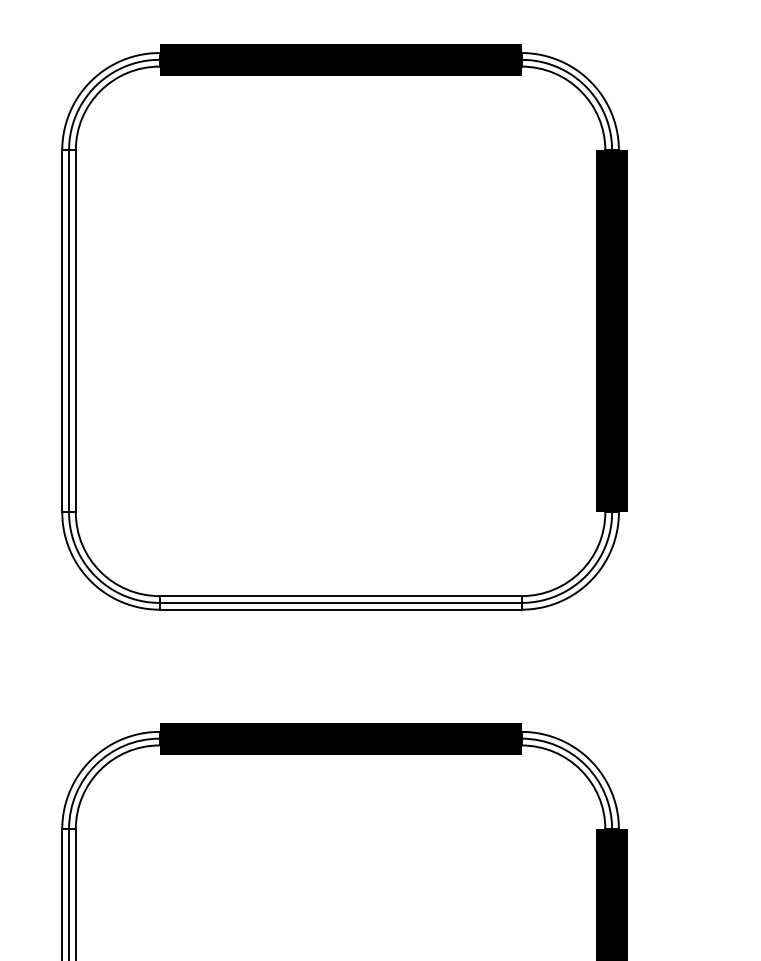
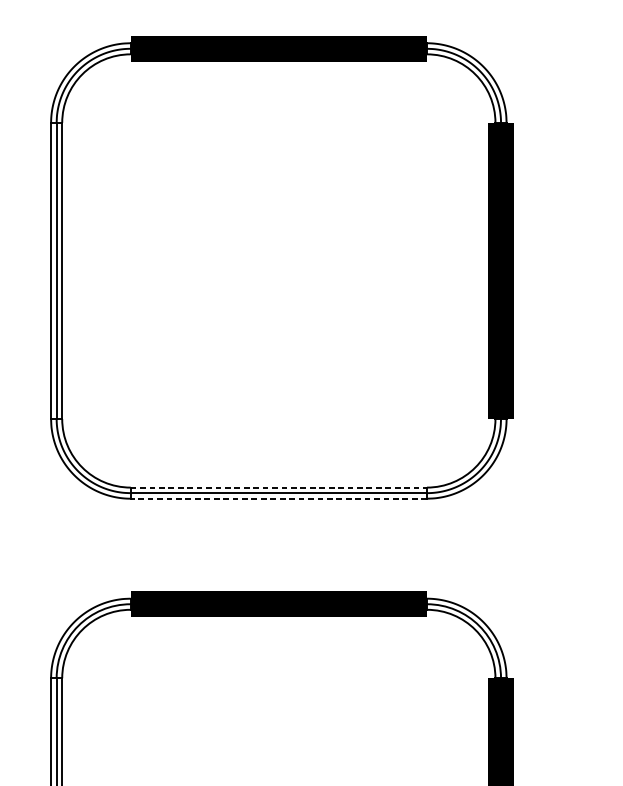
line: (341, 596) -> (279, 487), solid -> dashed
line: (340, 609) -> (278, 498), solid -> dashed

